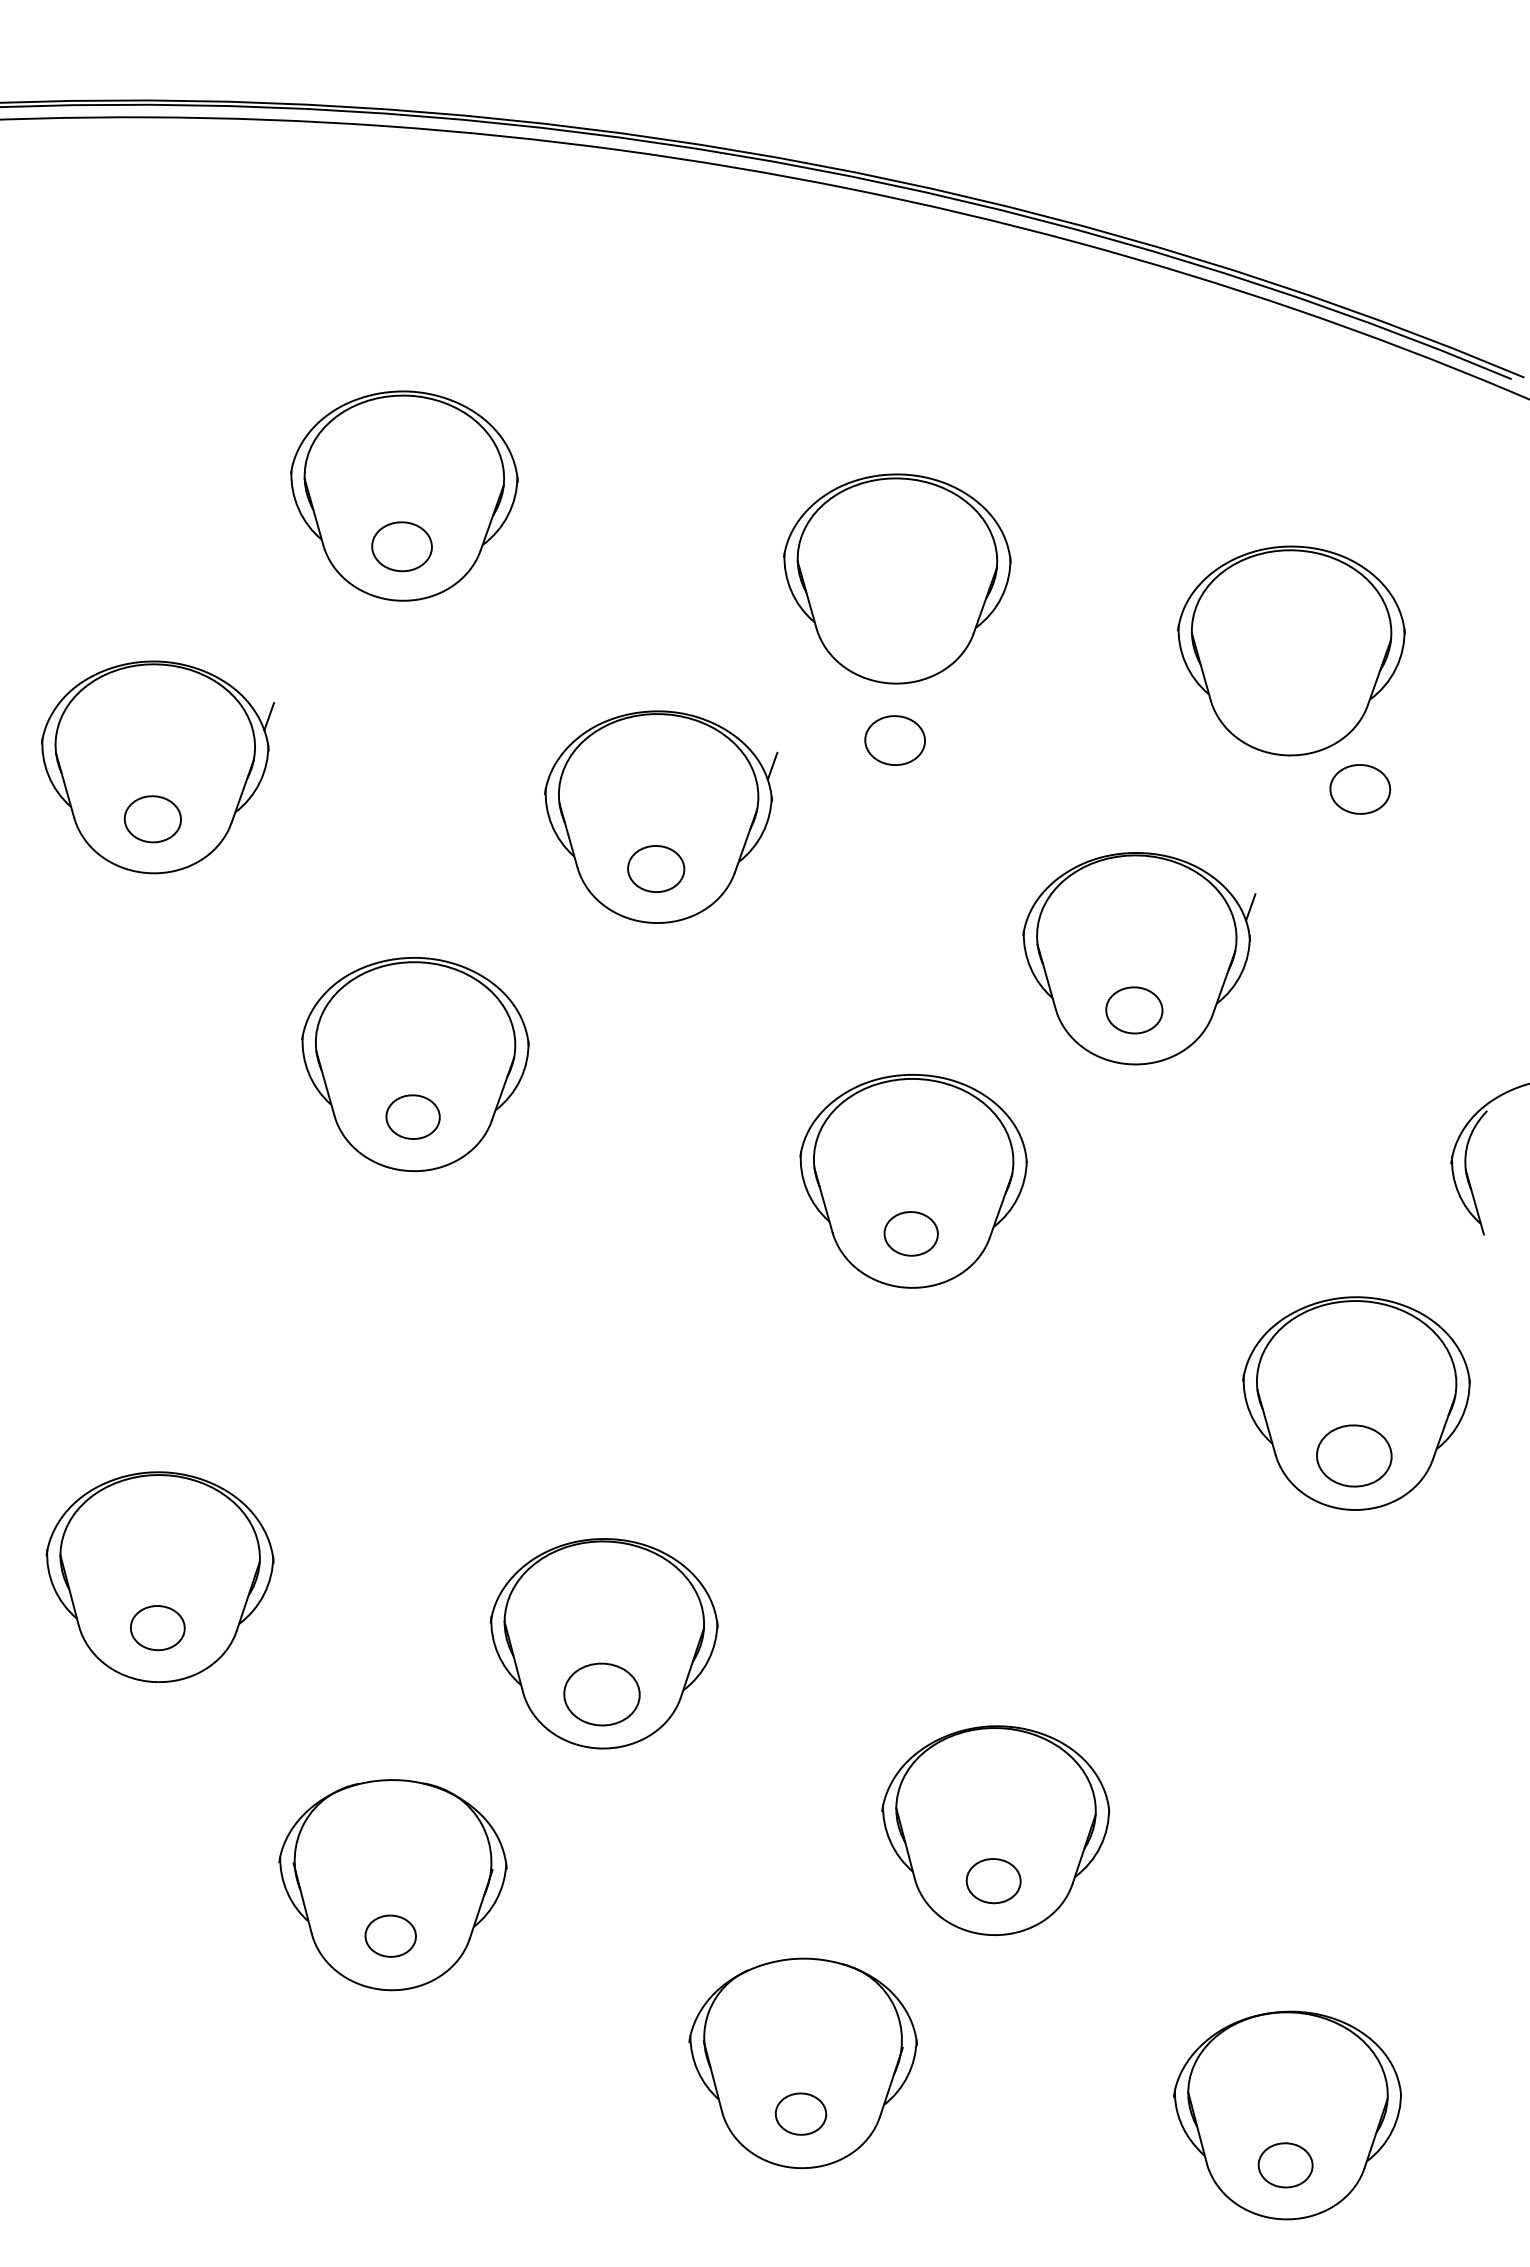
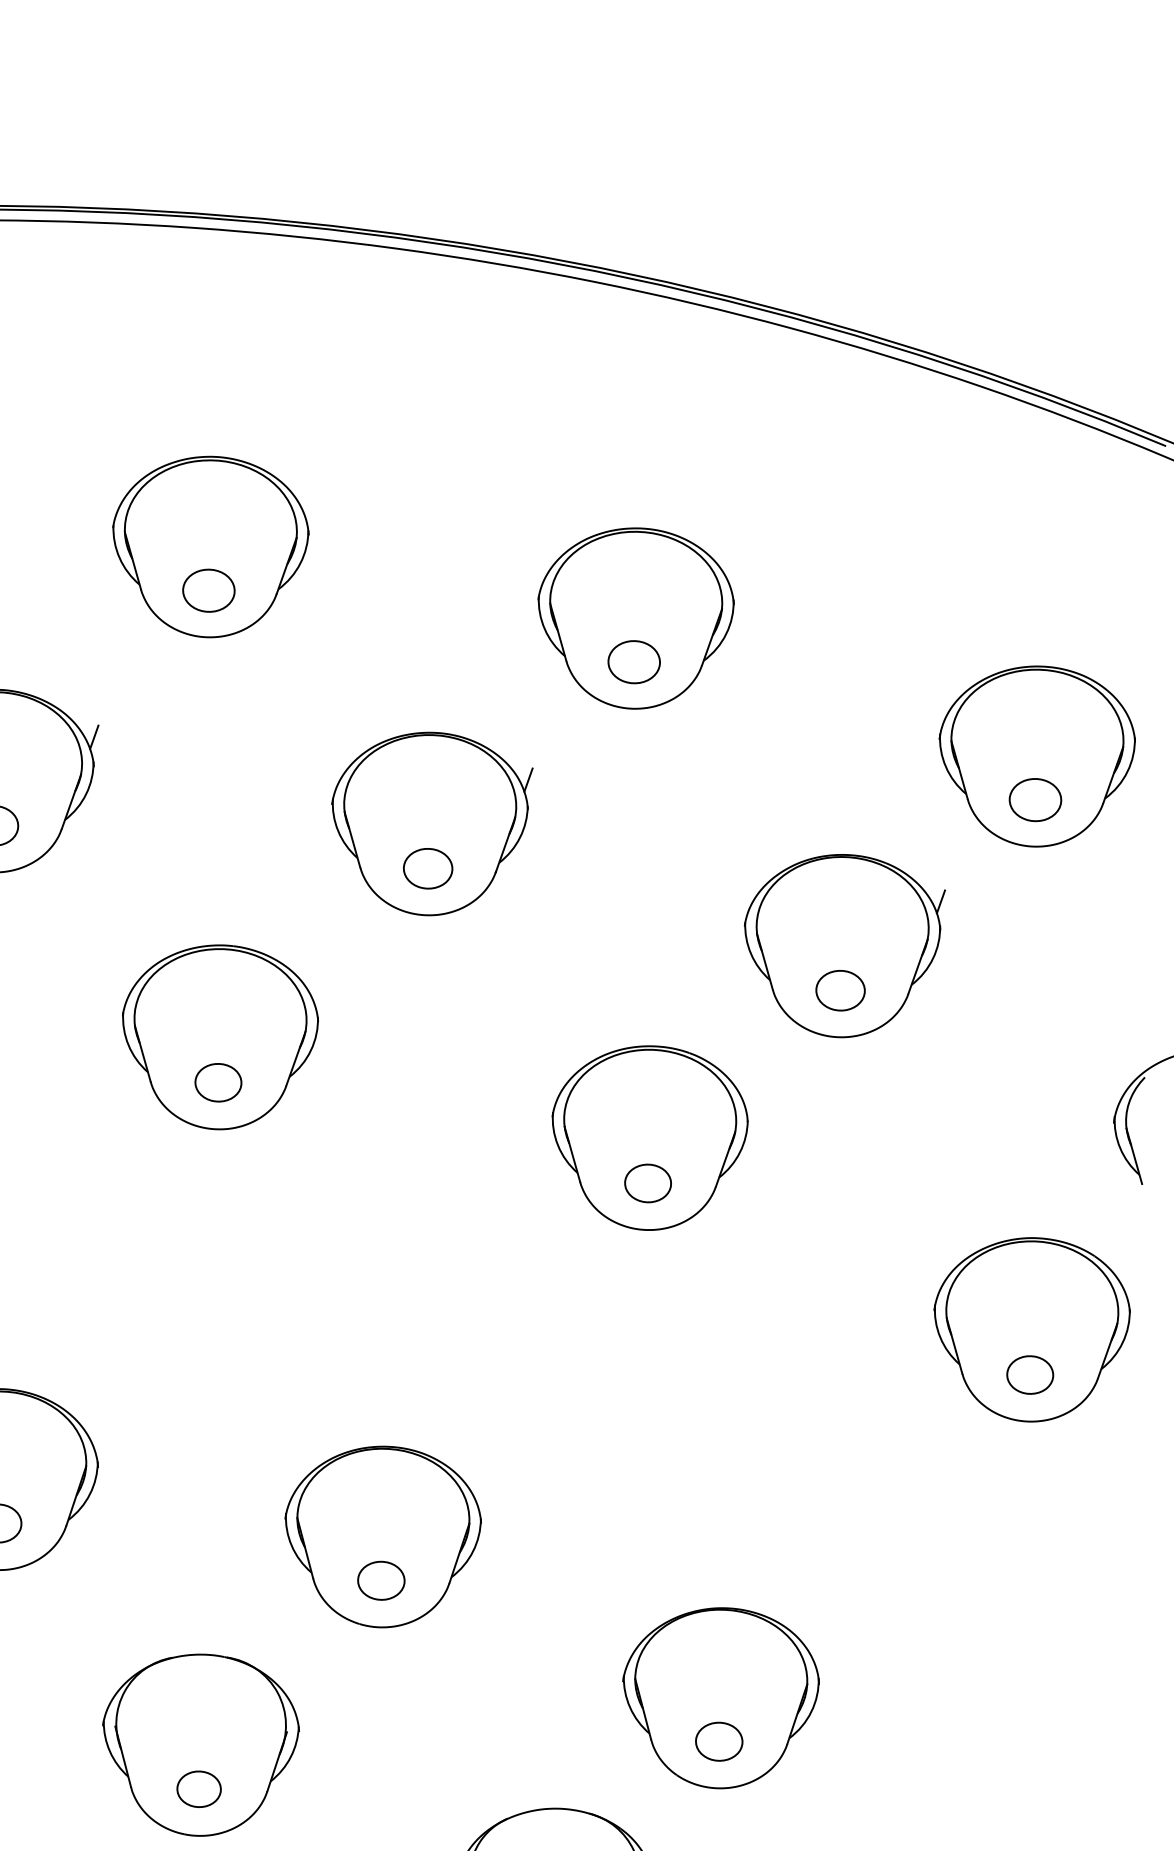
part: (1291, 650) -> (1037, 756), moved
part: (894, 740) -> (633, 662), moved
part: (1353, 1455) -> (1029, 1374), size x0.71
part: (601, 1694) -> (380, 1580), size x0.71

